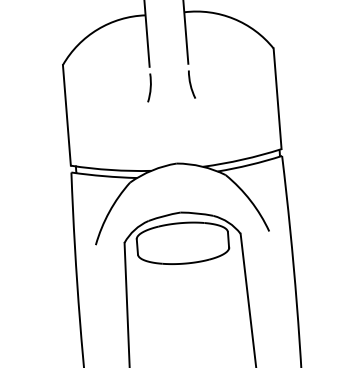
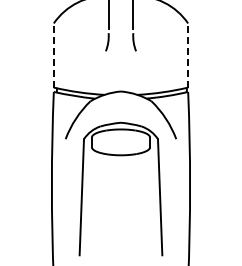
line: (278, 98) -> (188, 55), solid -> dashed
line: (66, 115) -> (53, 55), solid -> dashed

